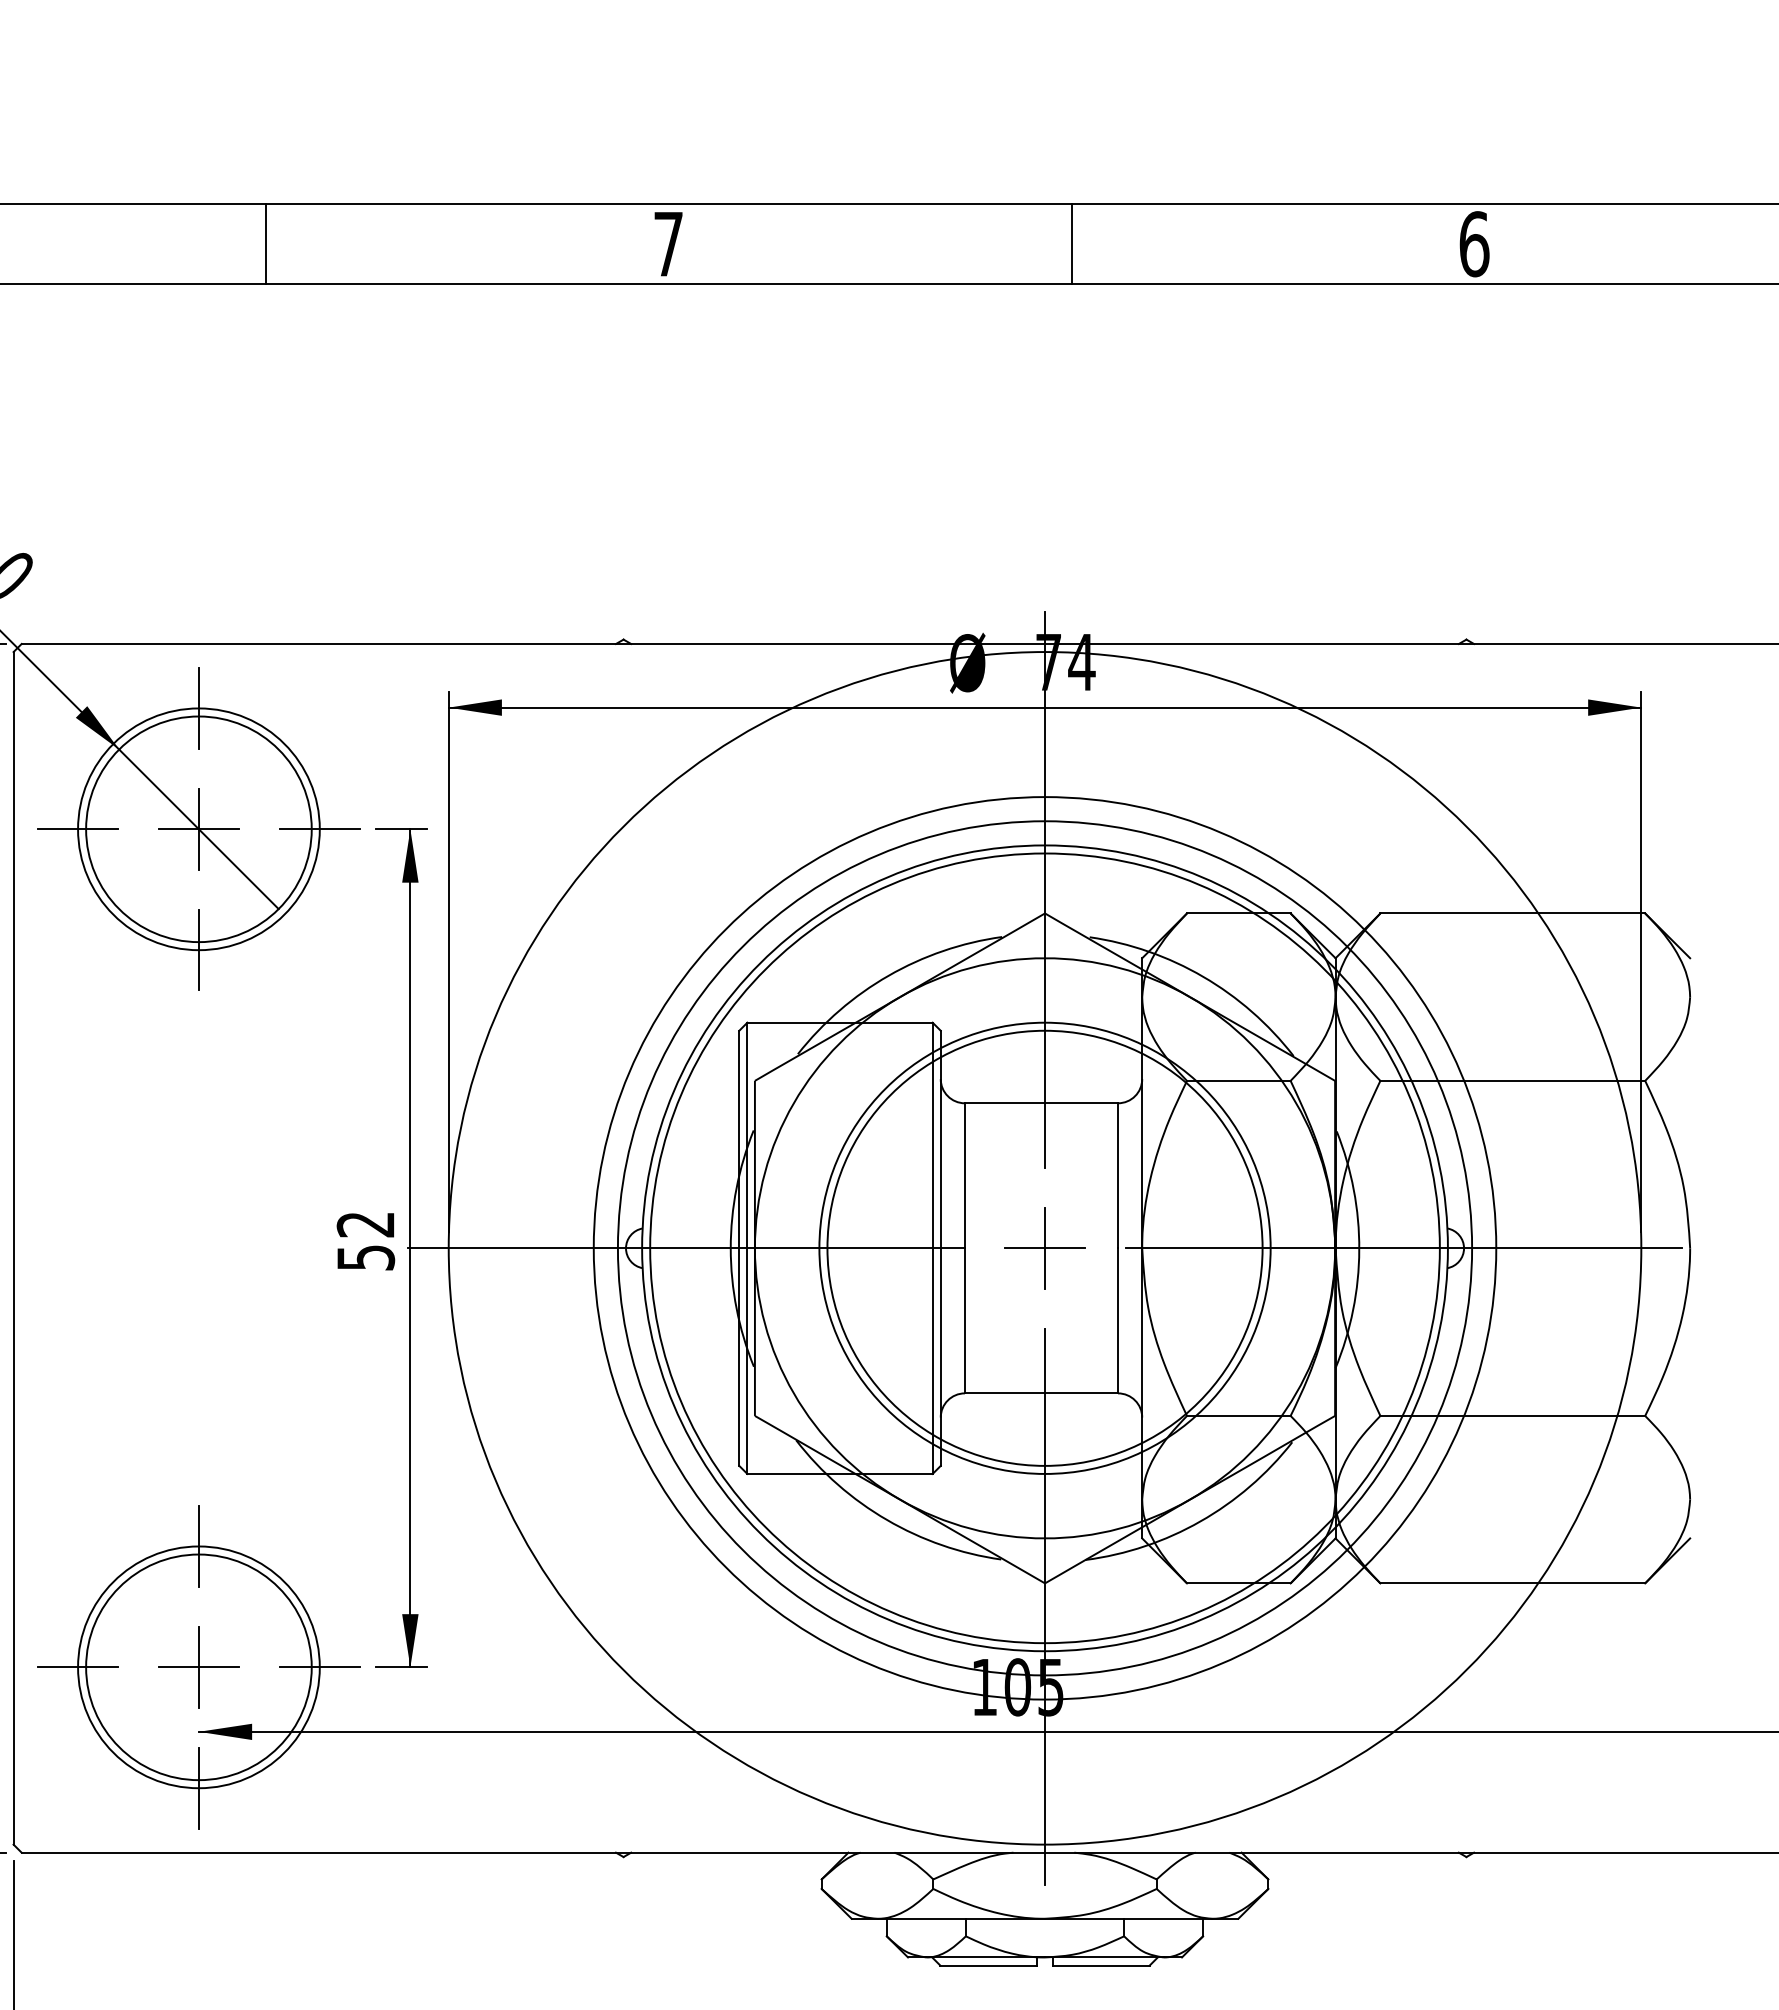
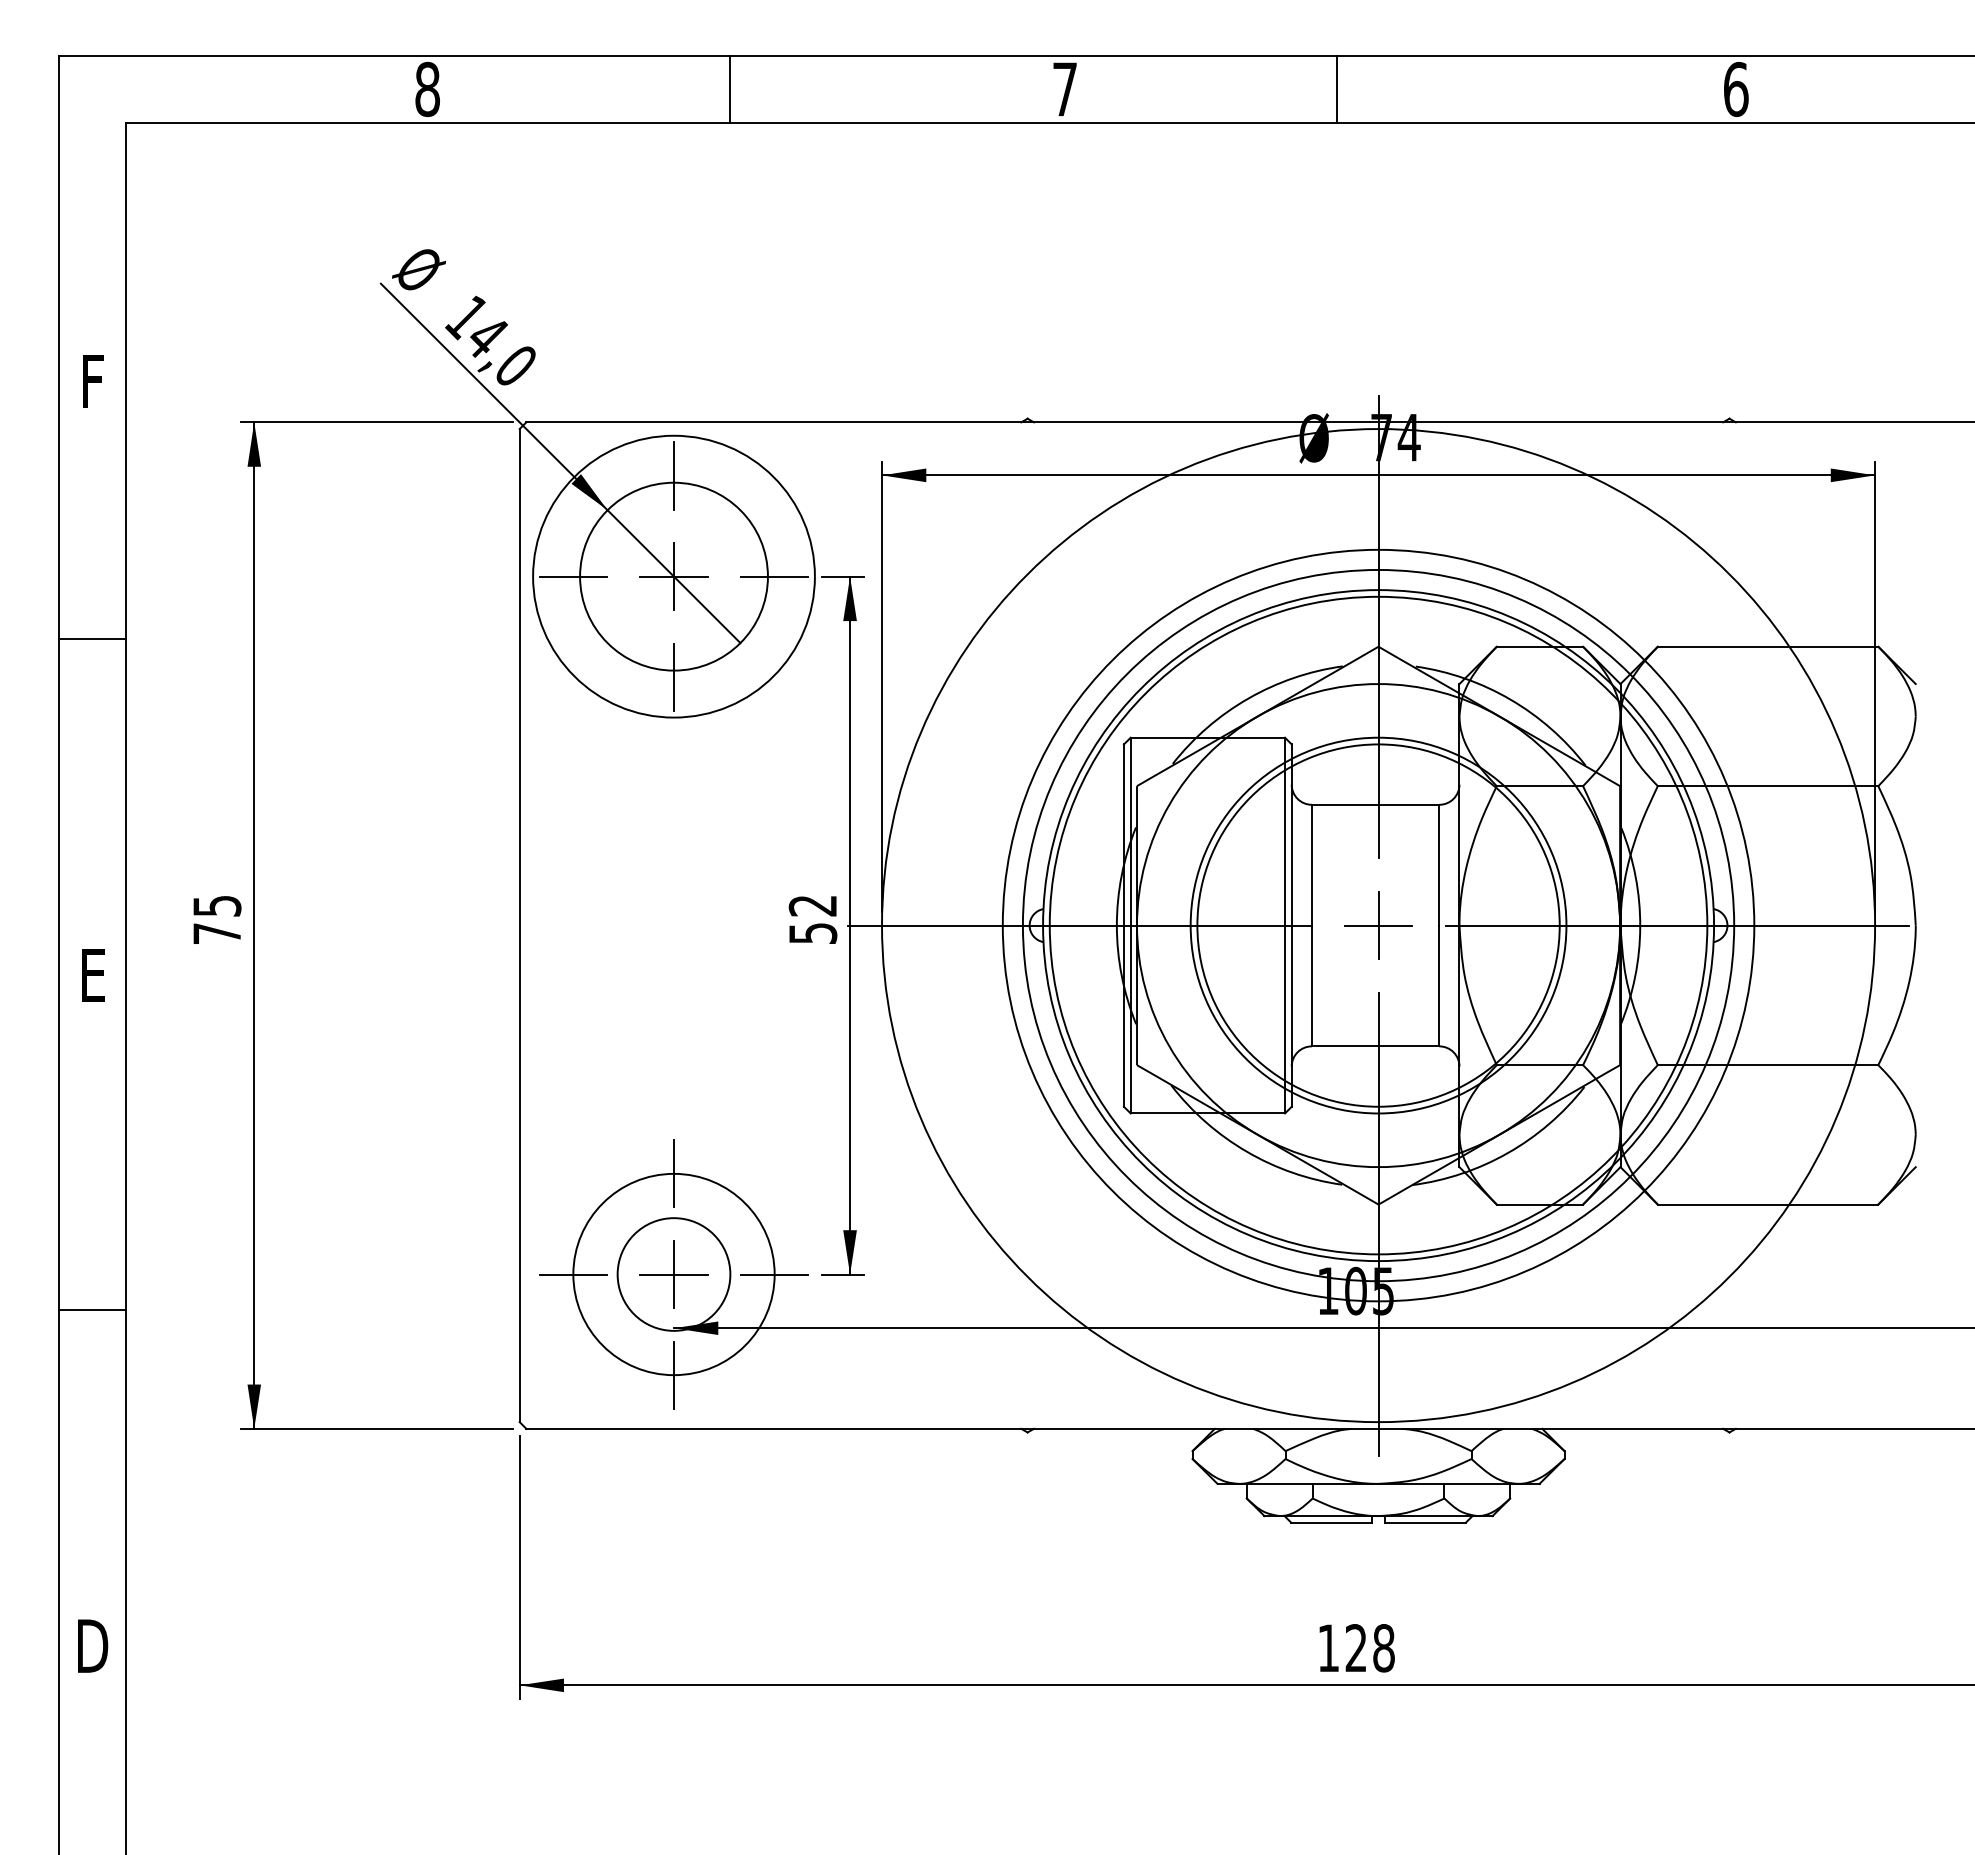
line: (1072, 243) -> (1337, 88), moved
circle: (198, 829) -> (673, 576), size x1.4
circle: (198, 1667) -> (673, 1274), size x0.6

